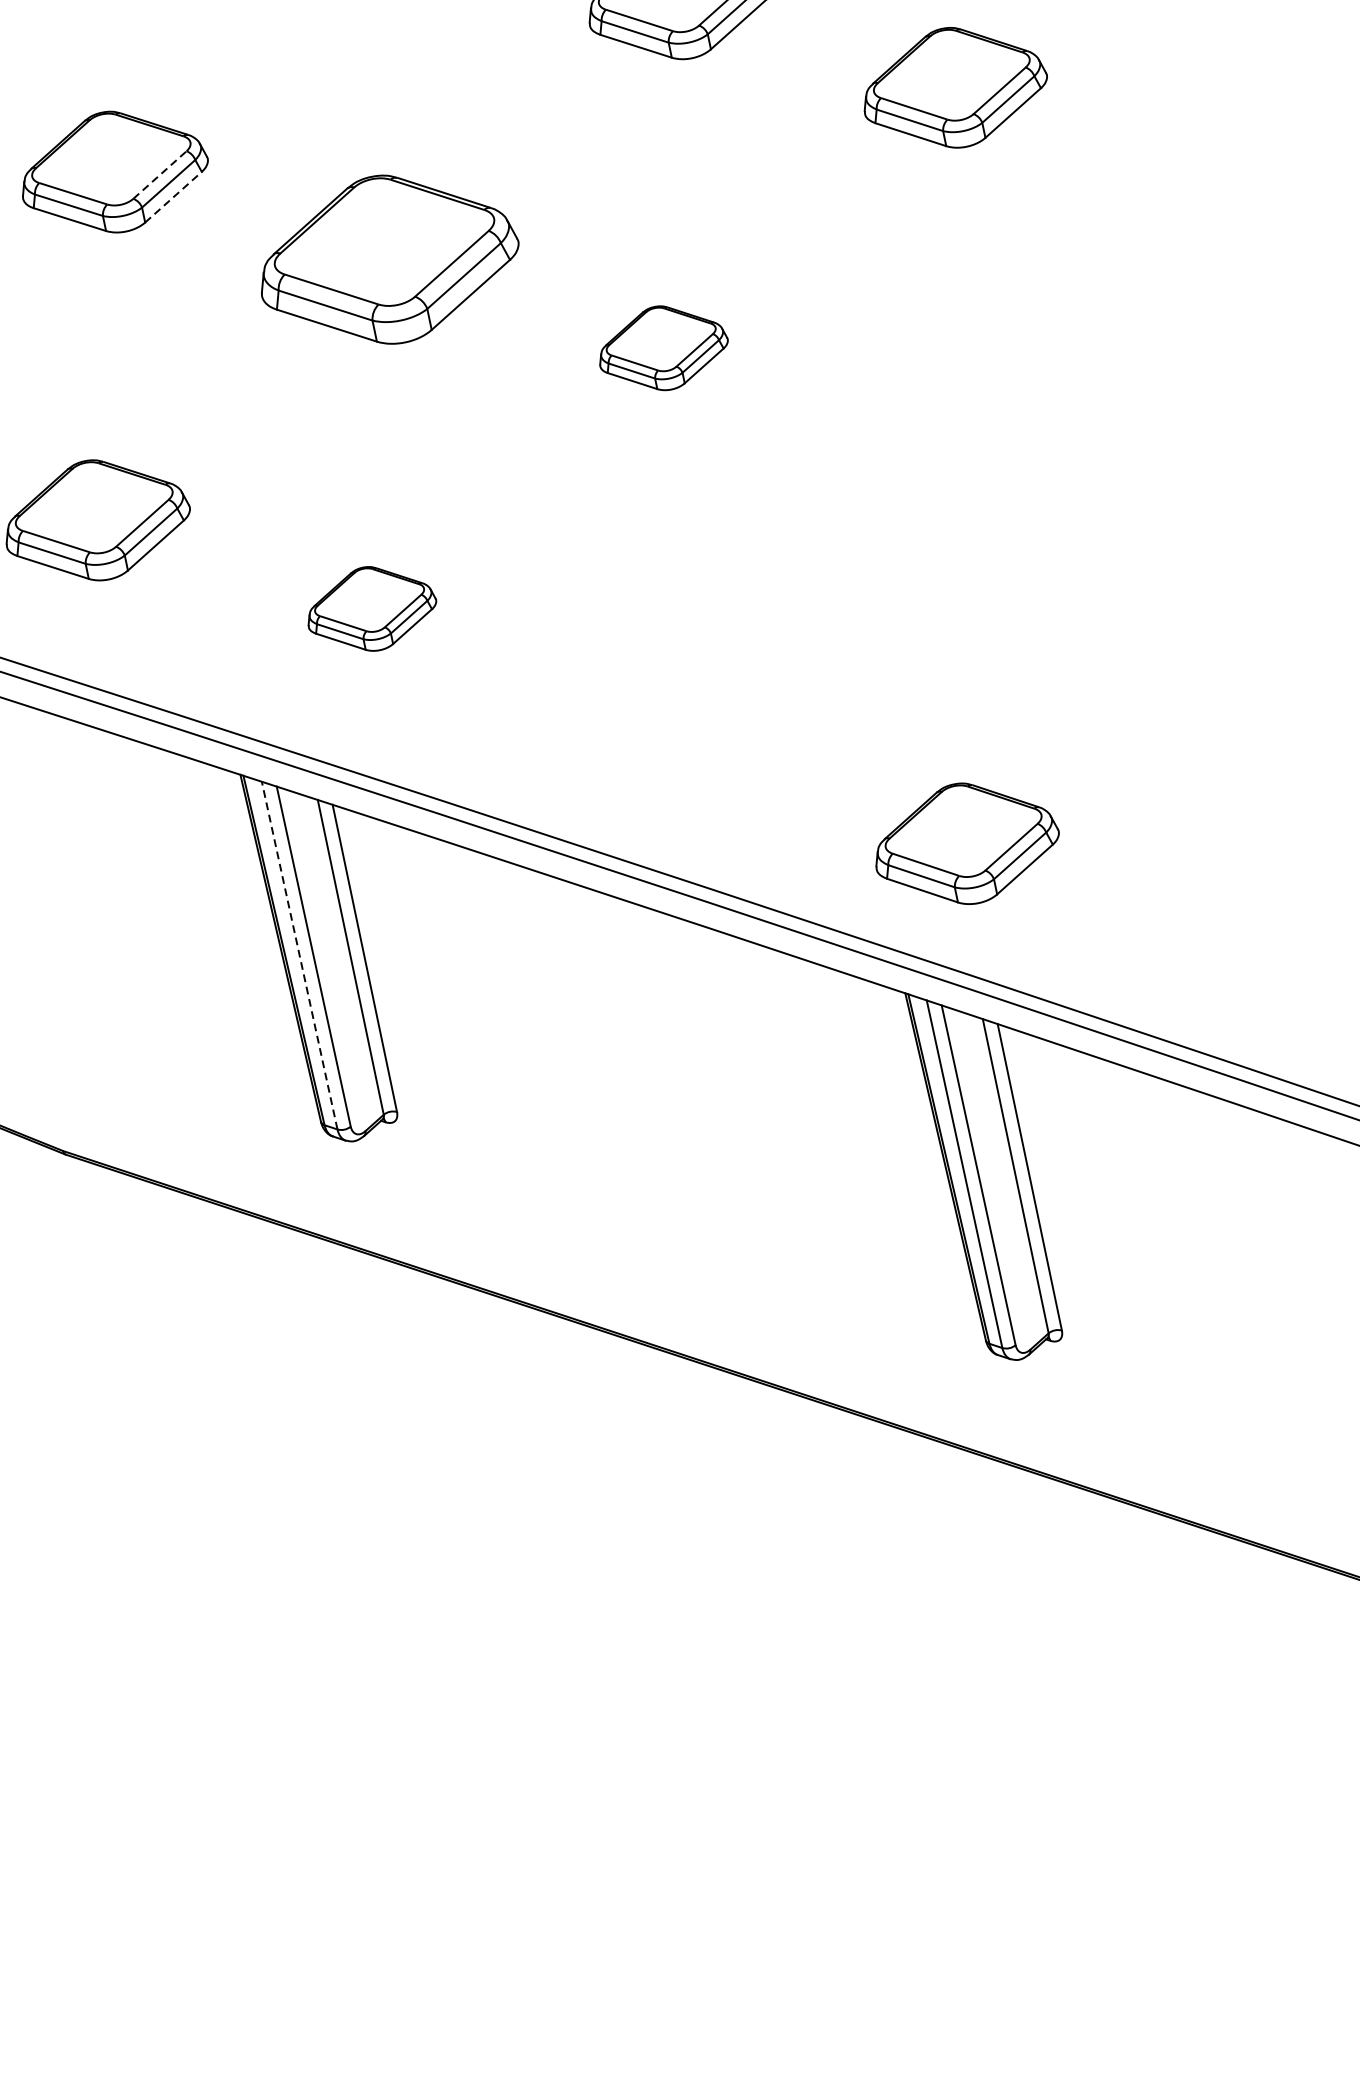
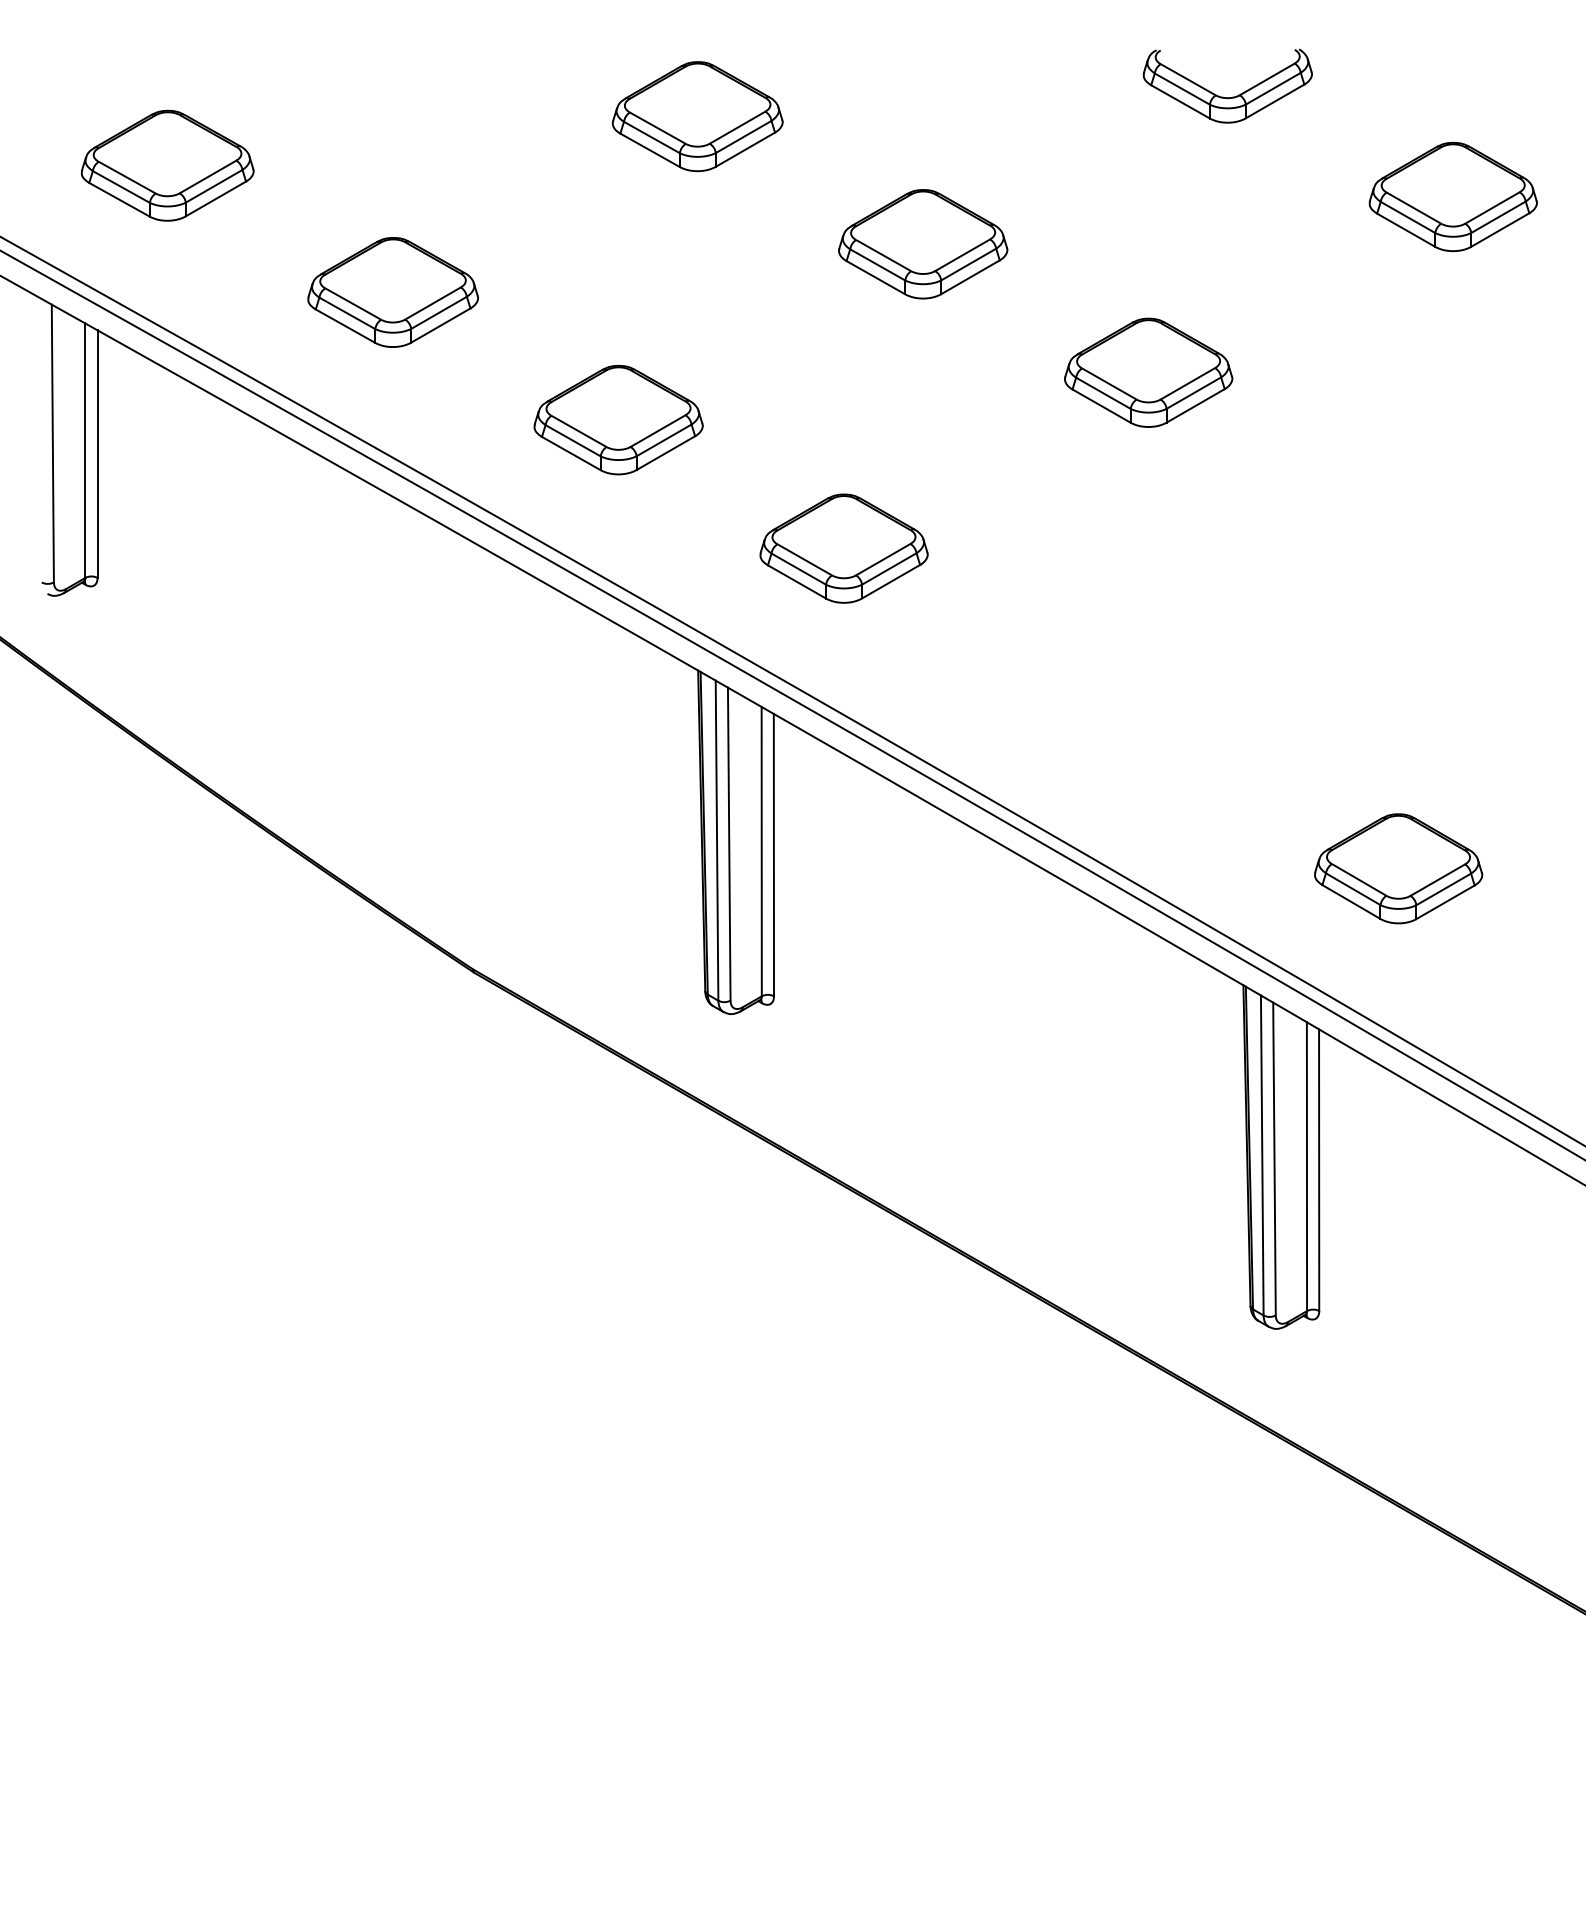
line: (160, 174) -> (738, 127), dashed -> solid
line: (173, 196) -> (745, 149), dashed -> solid
part: (388, 259) -> (923, 244), size x0.71
part: (662, 348) -> (1148, 372), size x1.43
part: (370, 608) -> (843, 548), size x1.43
part: (966, 843) -> (1398, 868), moved
line: (300, 955) -> (717, 840), dashed -> solid

